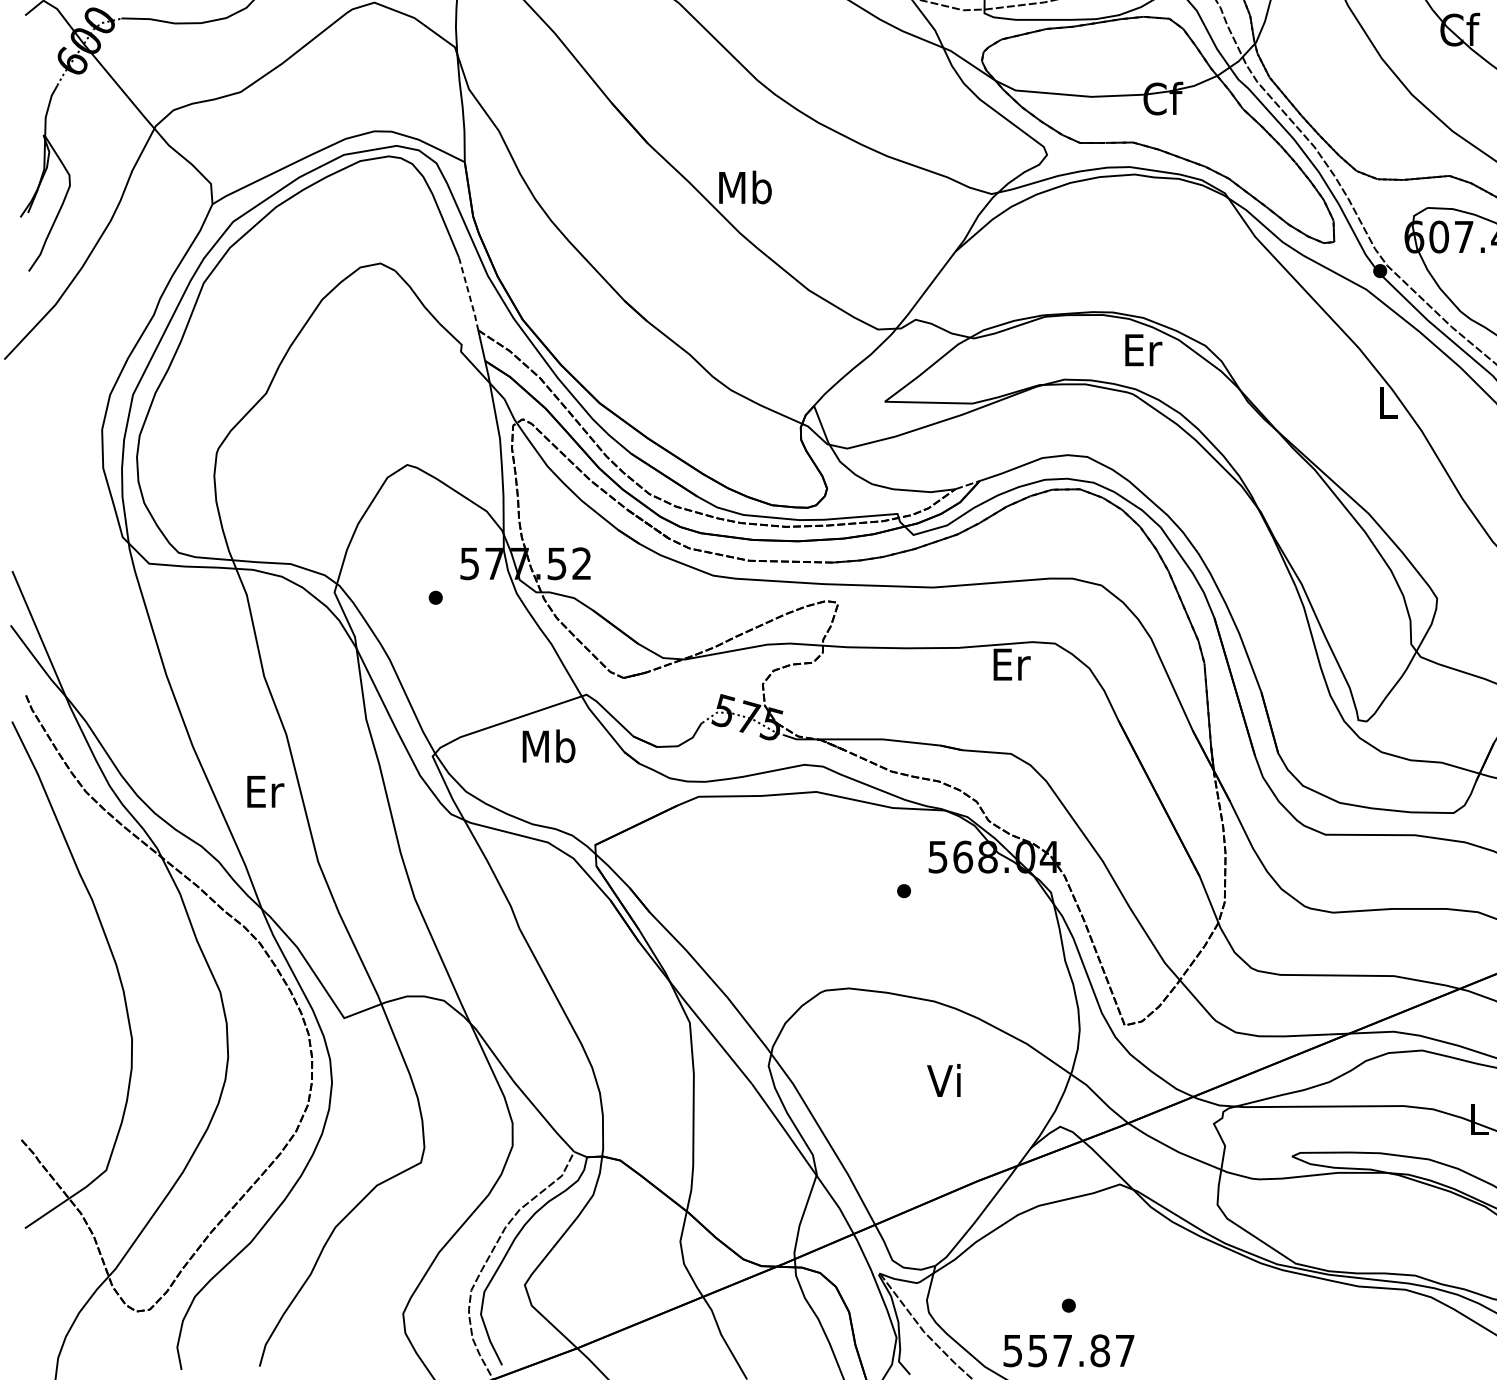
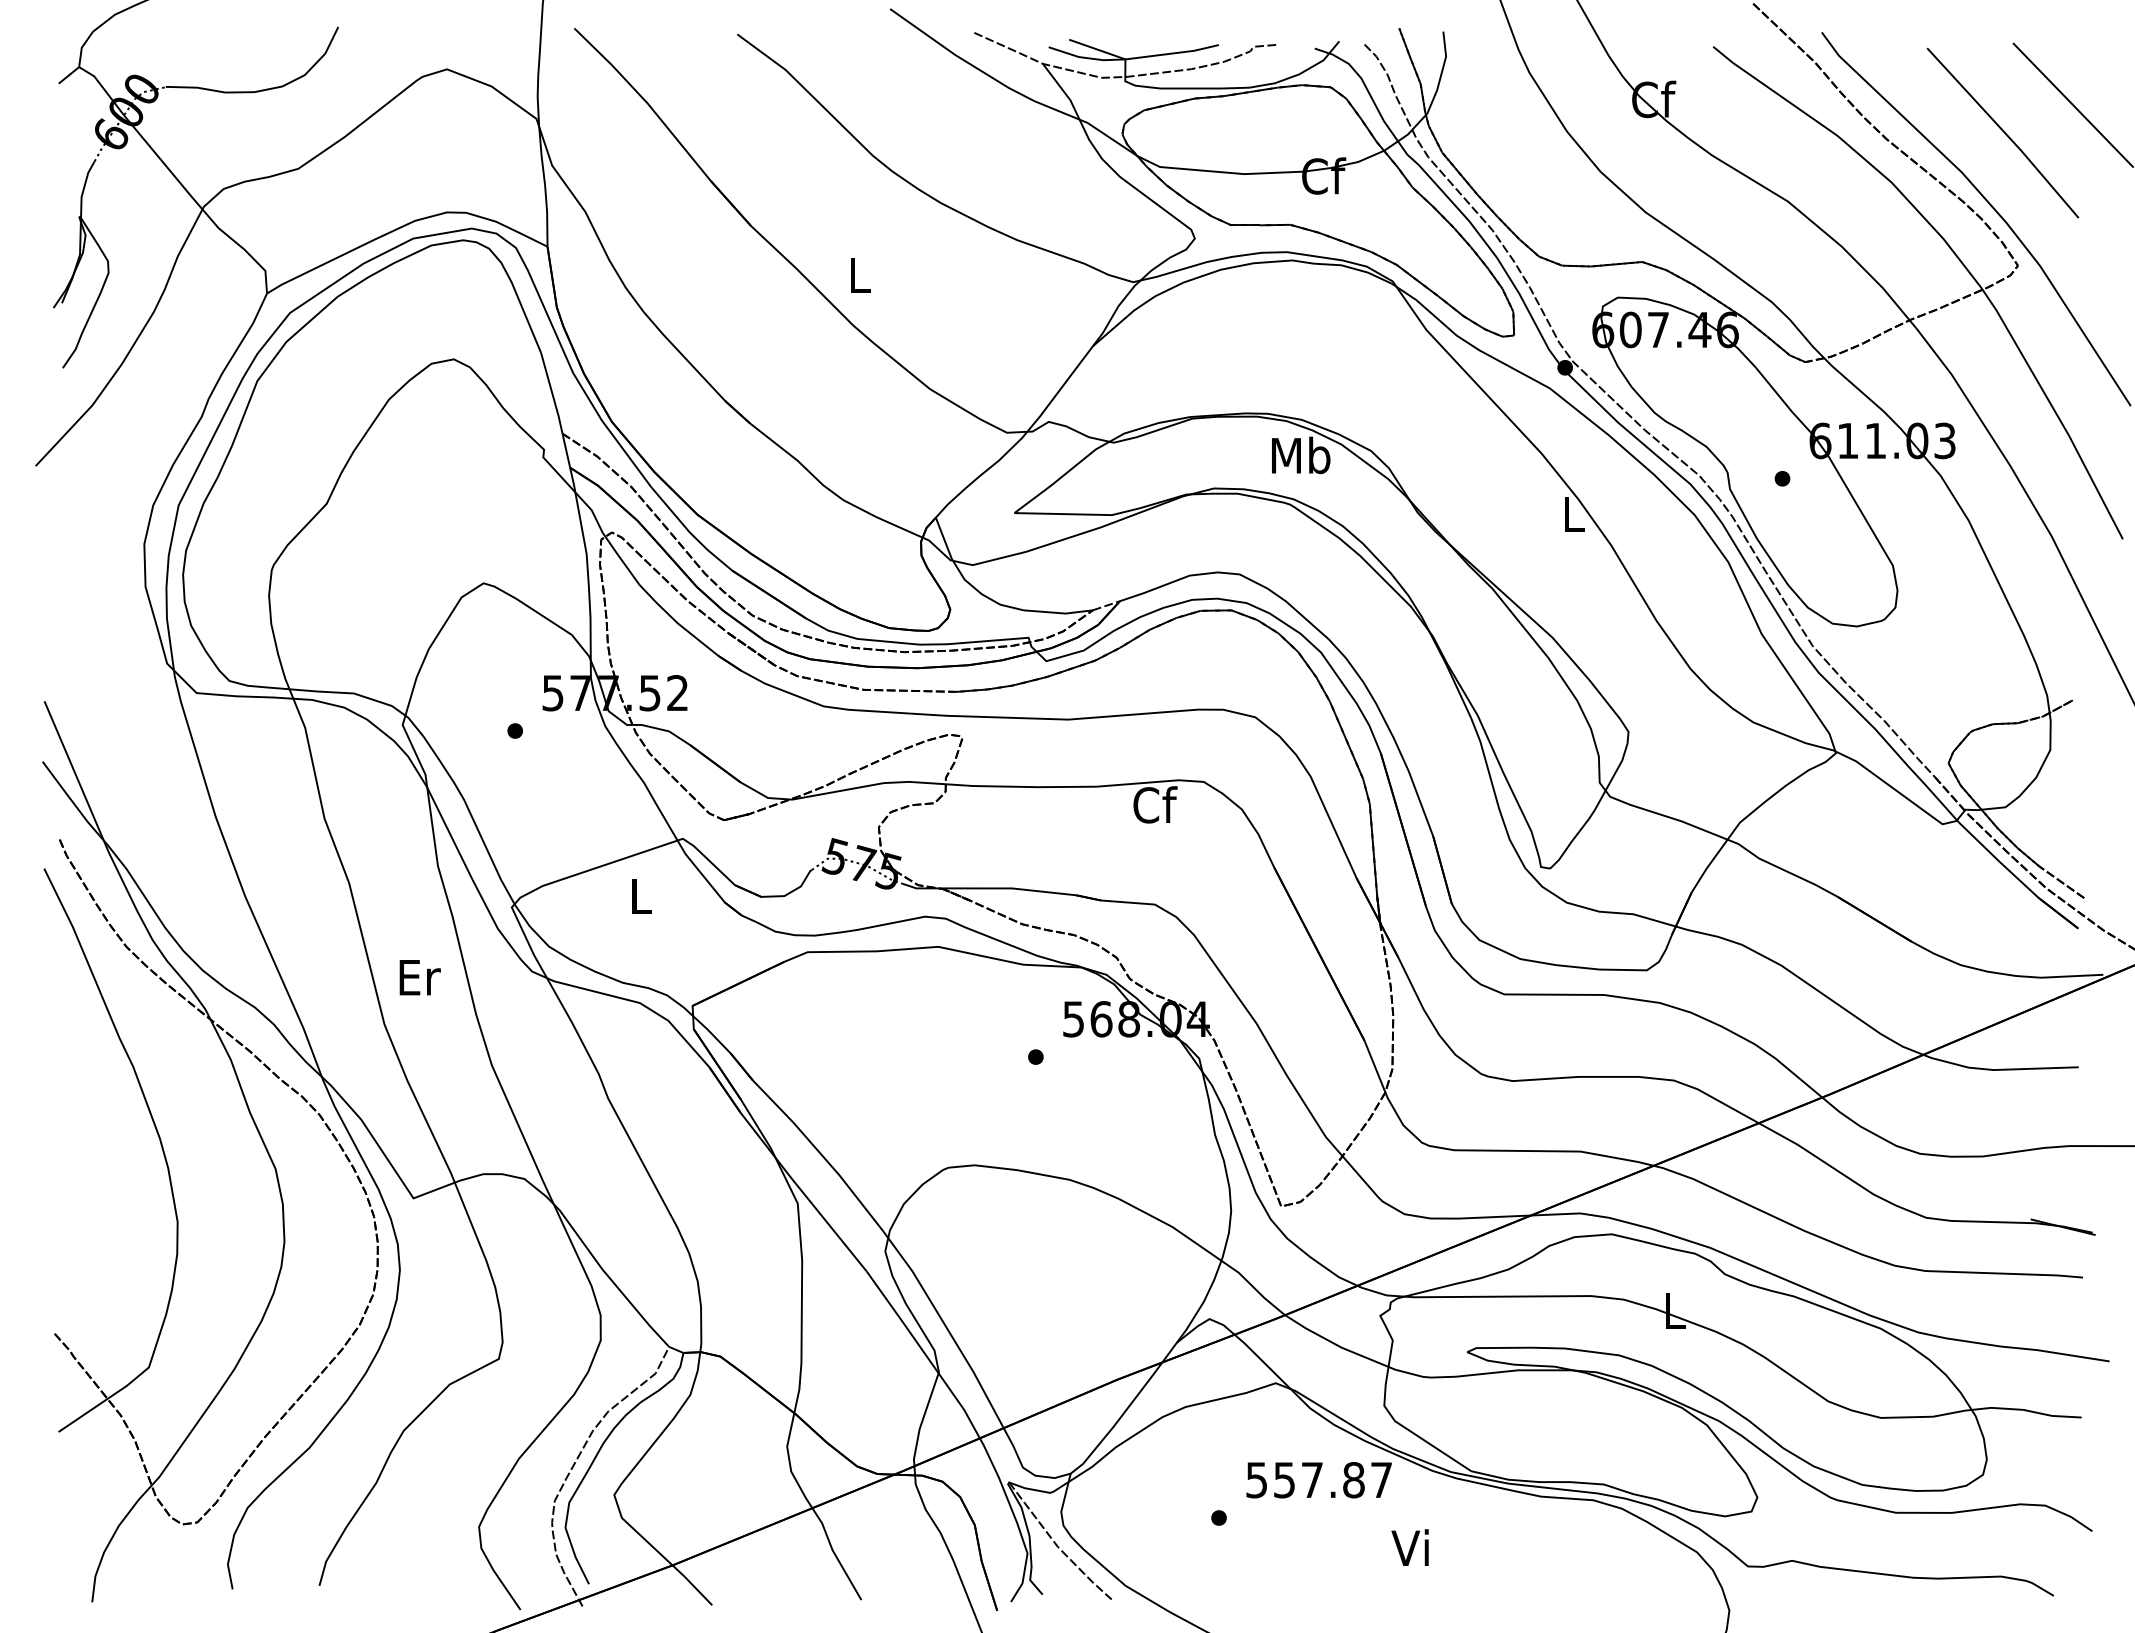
text: (745, 187) -> (859, 274), Mb -> L
line: (469, 295) -> (552, 394), dashed -> solid
text: (1143, 349) -> (1301, 455), Er -> Mb
text: (1011, 663) -> (1155, 804), Er -> Cf
text: (549, 745) -> (641, 895), Mb -> L
text: (265, 791) -> (419, 977), moved
text: (943, 1080) -> (1409, 1547), moved
text: (1068, 1351) -> (1318, 1480), moved

